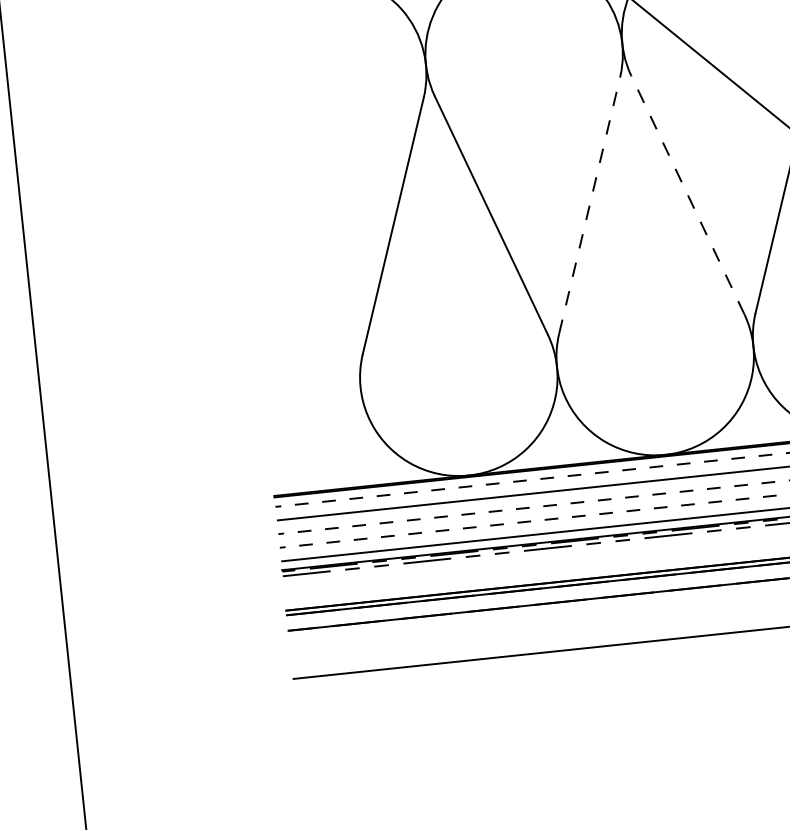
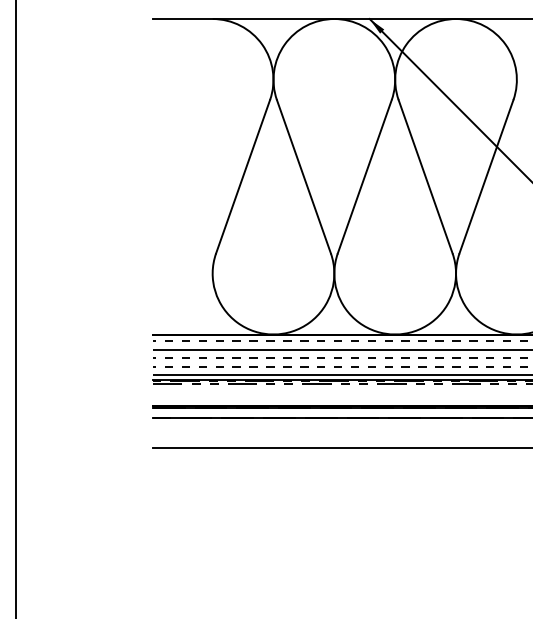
line: (687, 194) -> (425, 176), dashed -> solid
line: (589, 205) -> (364, 176), dashed -> solid

